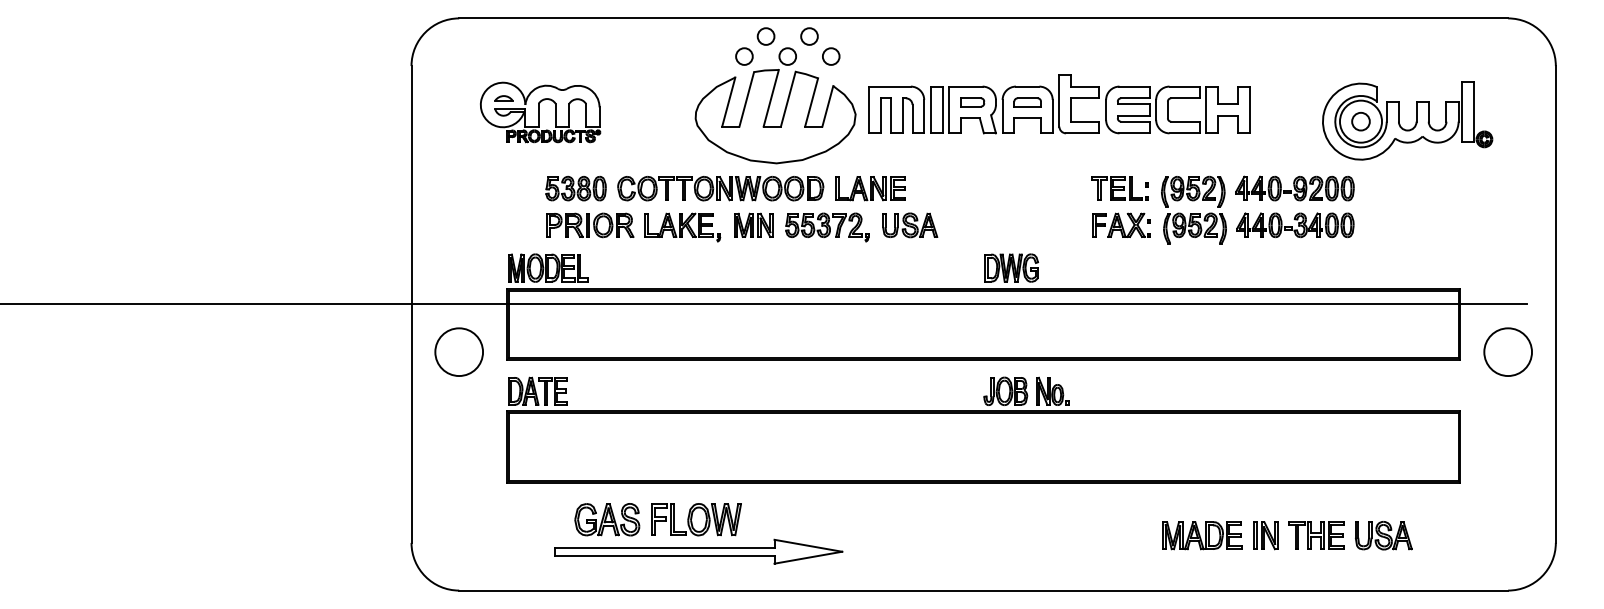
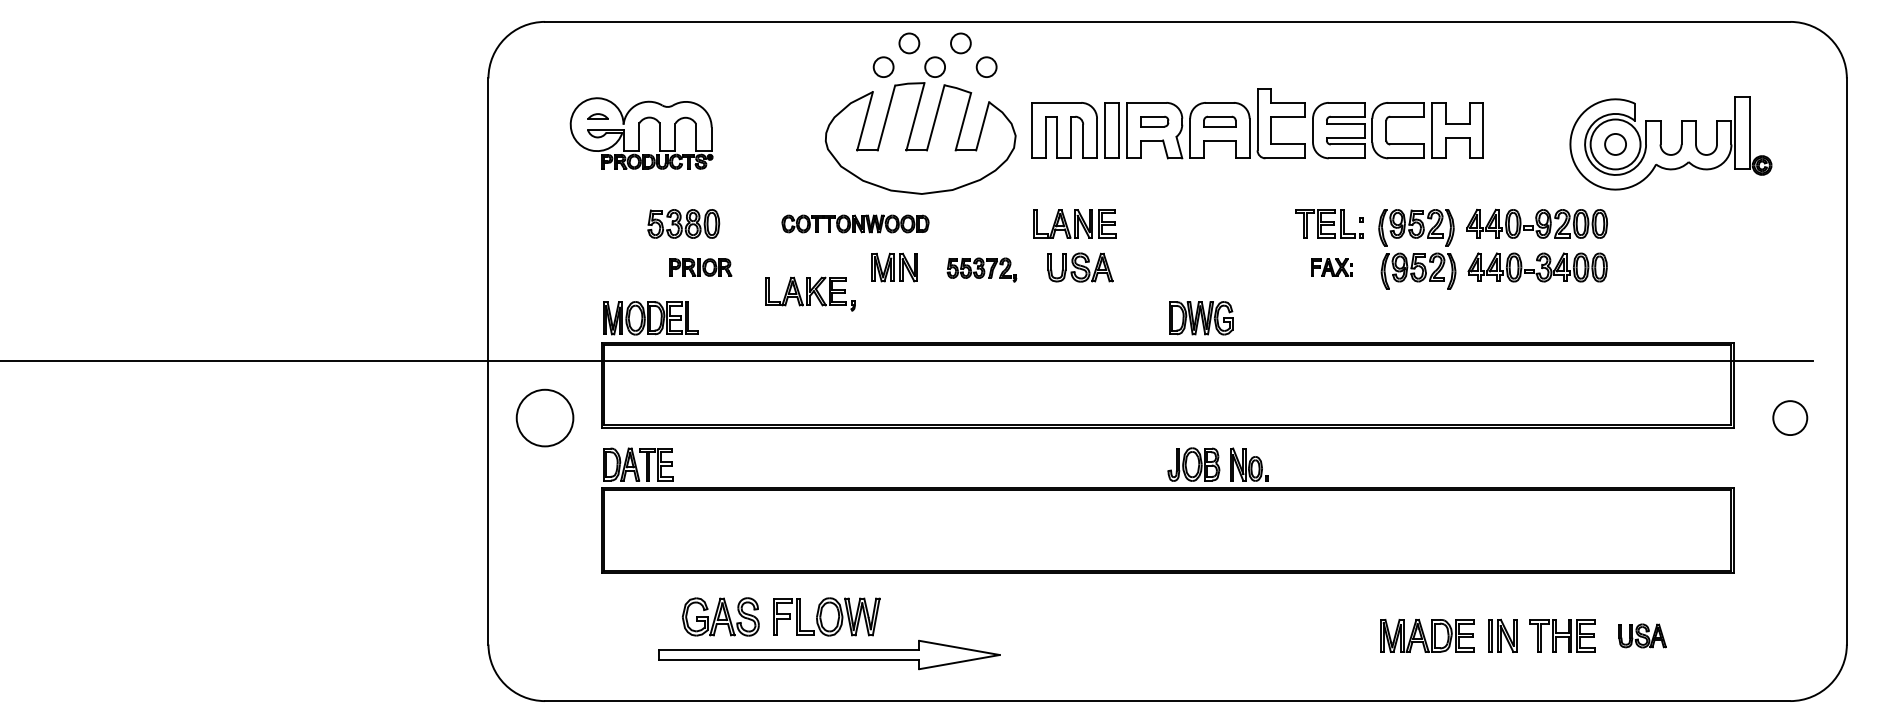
part: (720, 188) -> (855, 223), size x0.6
part: (870, 188) -> (1074, 223), moved
part: (590, 225) -> (700, 267), size x0.6
part: (1121, 225) -> (1331, 267), size x0.6
part: (682, 226) -> (810, 293), moved
part: (826, 226) -> (981, 269), size x0.7
circle: (1507, 351) -> (1789, 417), size x0.6
part: (1383, 535) -> (1642, 635), size x0.7

